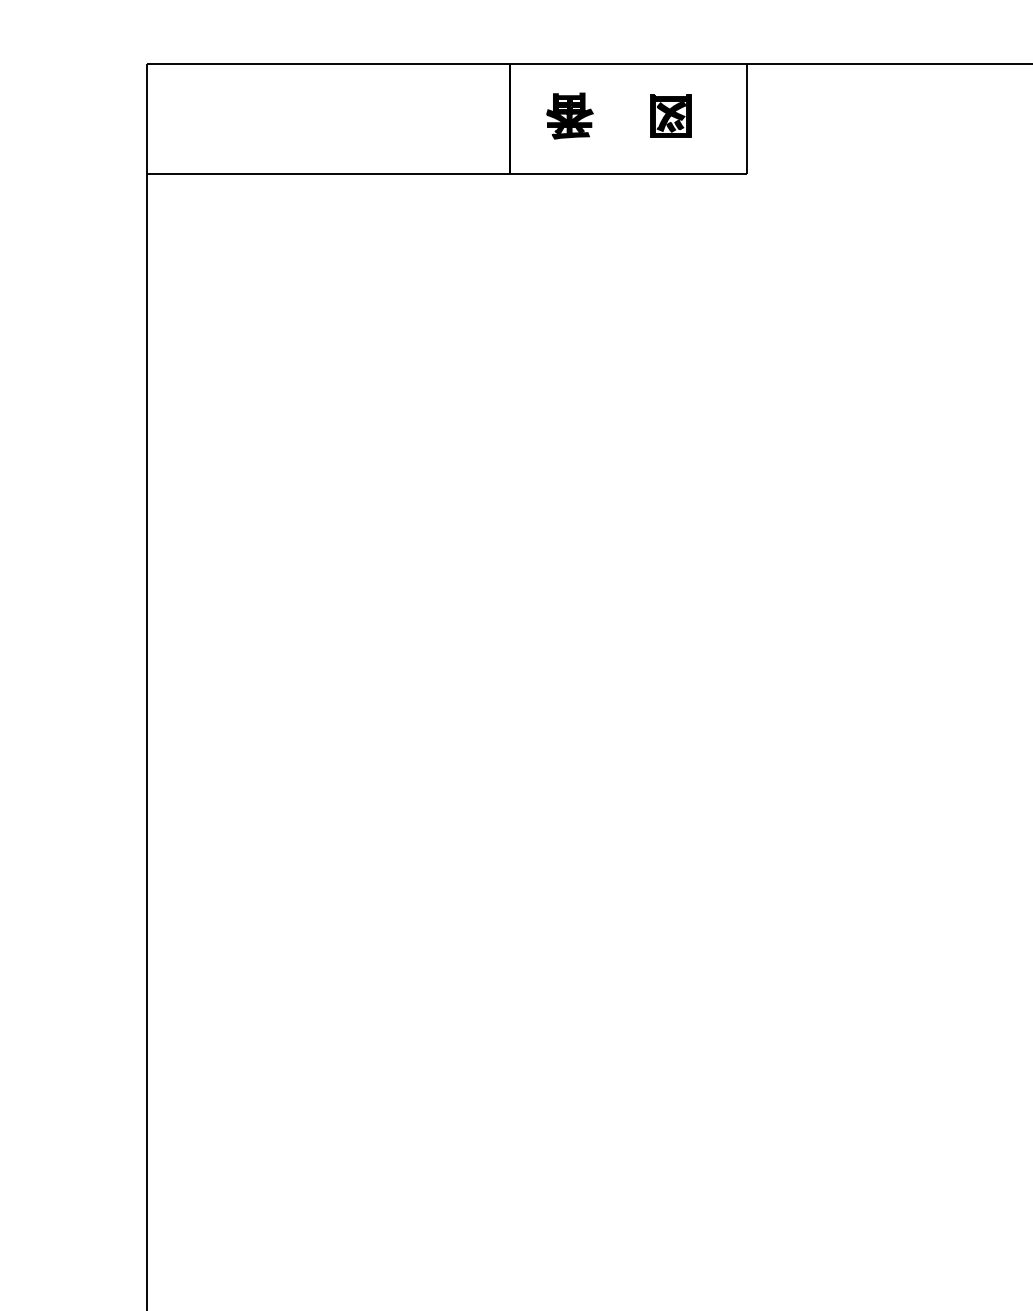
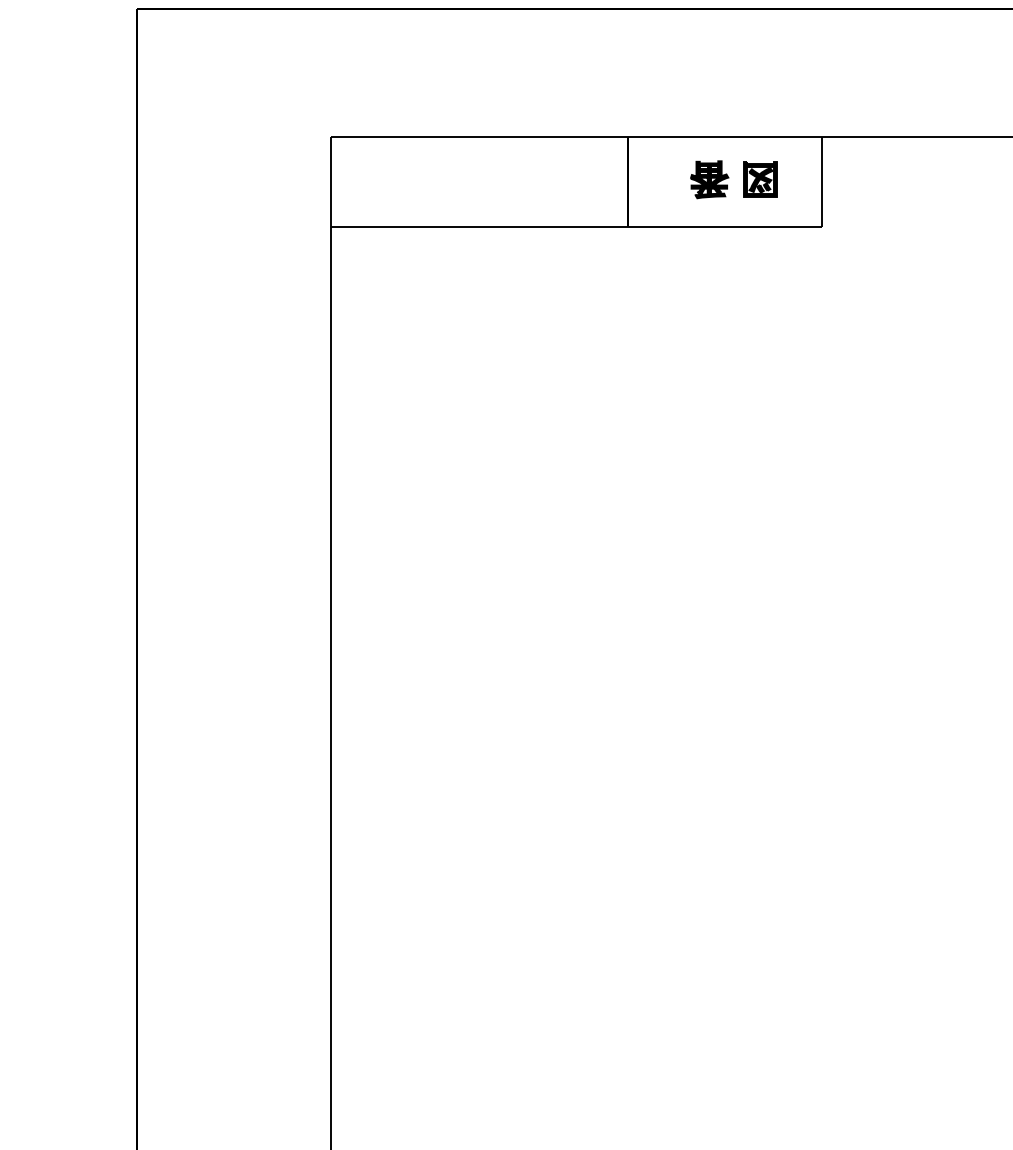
part: (569, 115) -> (709, 179), moved

